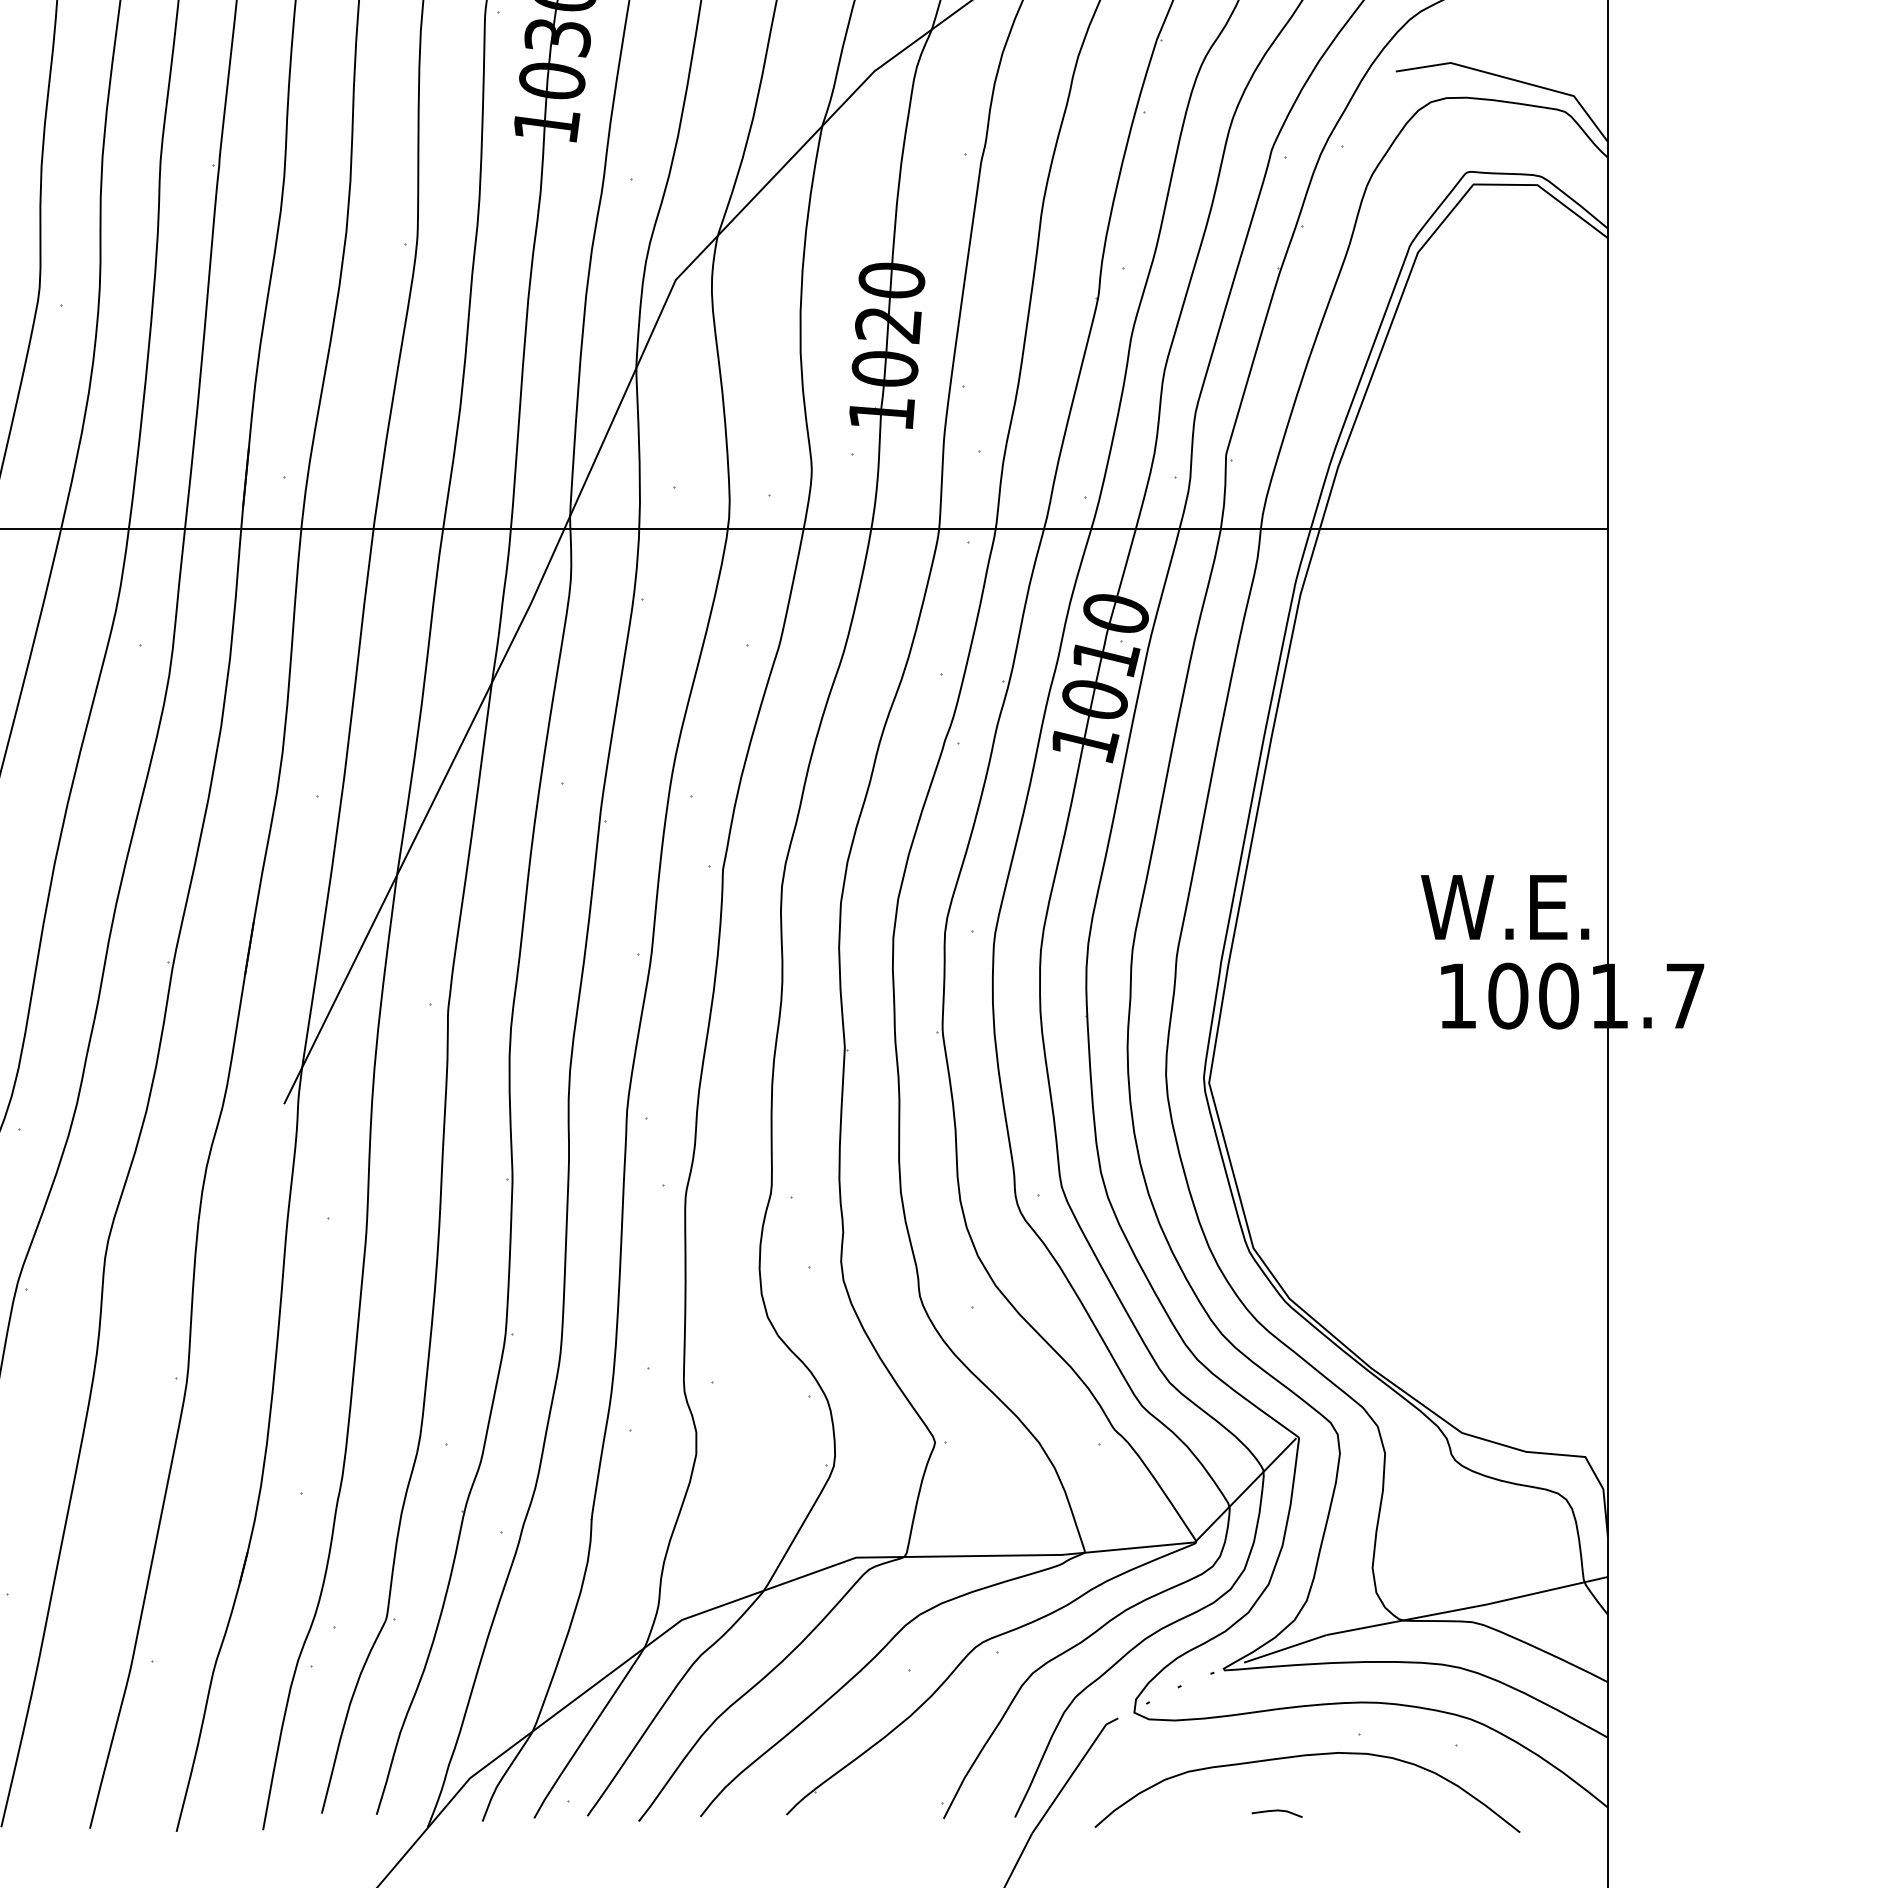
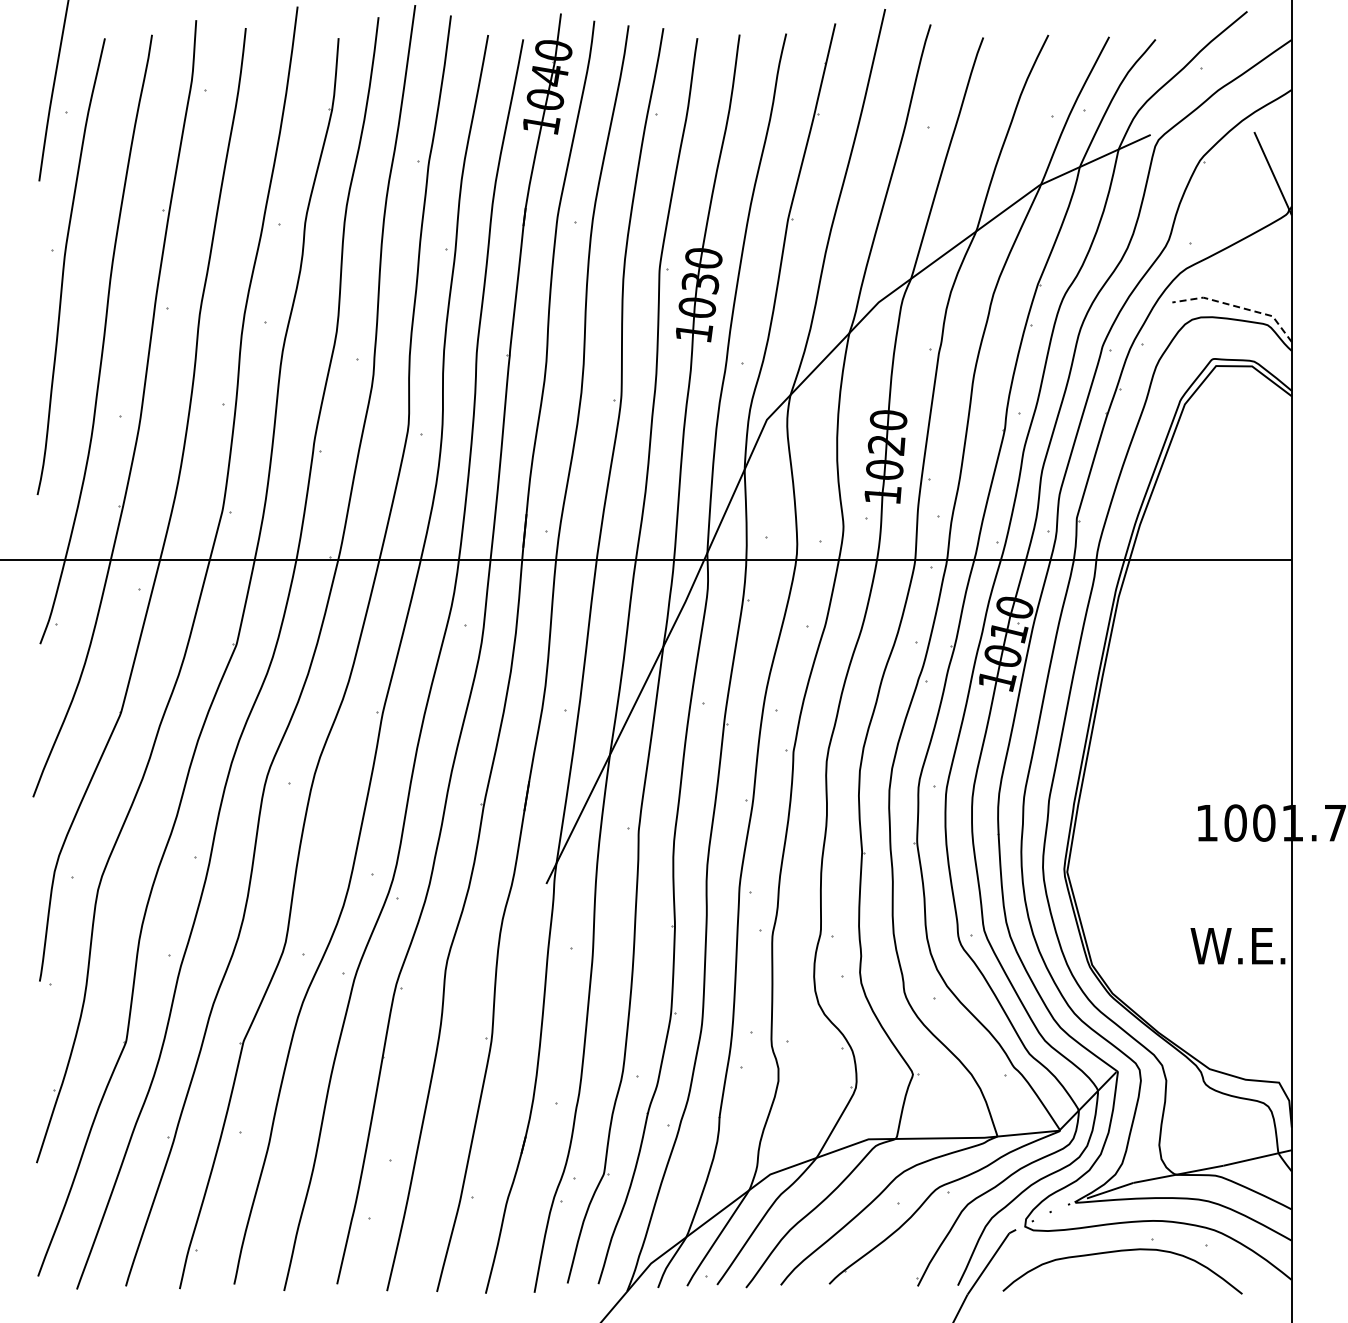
line: (1511, 78) -> (1237, 306), solid -> dashed
text: (1504, 908) -> (1237, 946), moved
curve: (1277, 1811) -> (1105, 1282), removed

